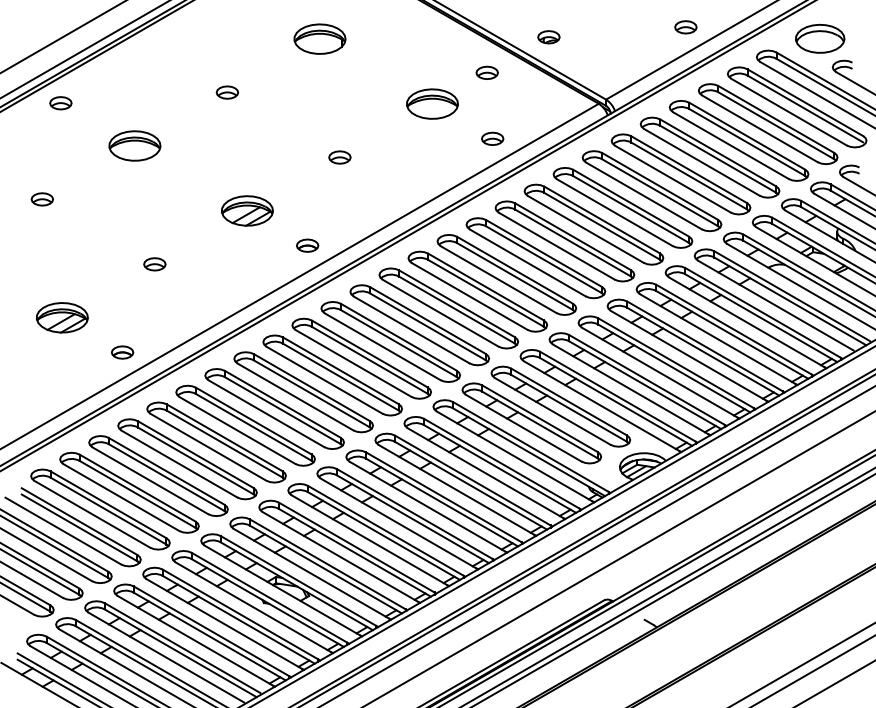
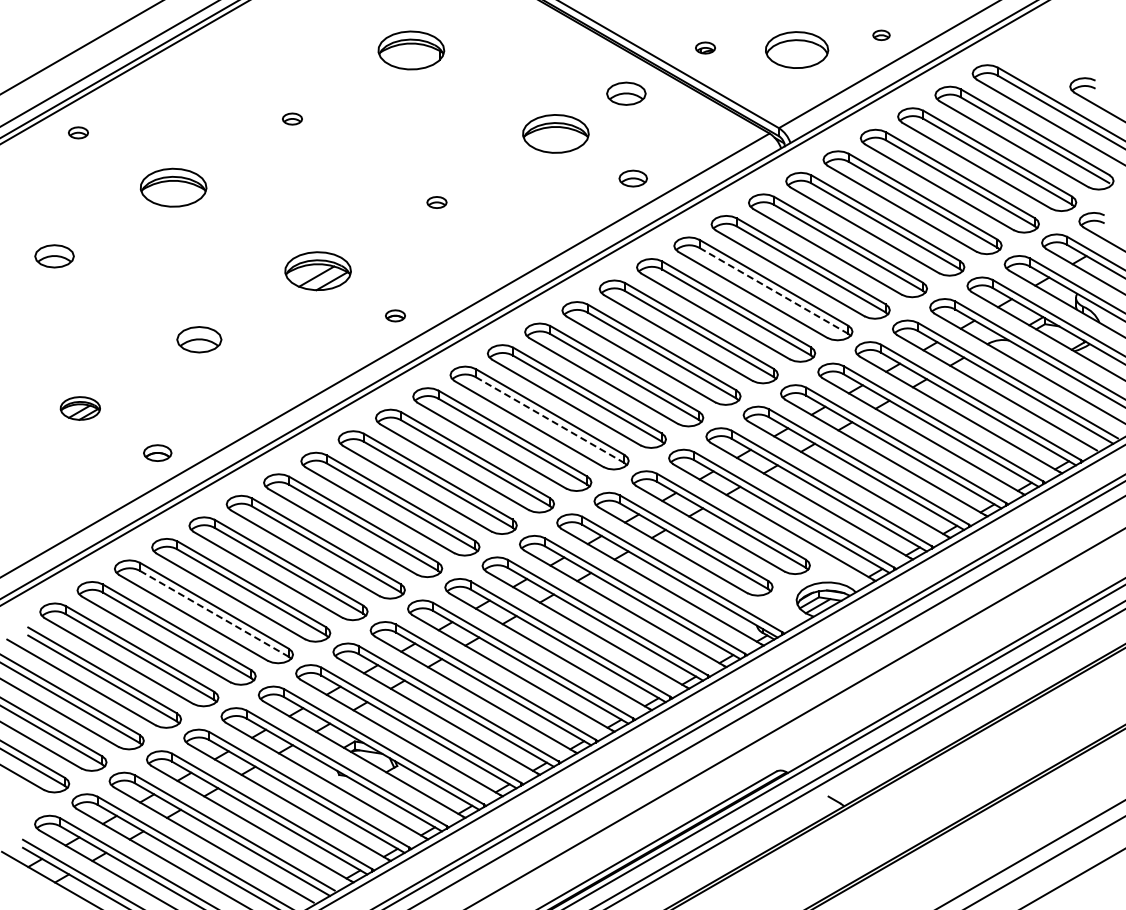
part: (685, 27) -> (881, 35), size x0.6
part: (548, 36) -> (705, 47), size x0.7
part: (820, 38) -> (797, 49), moved
part: (486, 72) -> (625, 93), size x1.4
part: (227, 92) -> (292, 118), size x0.7
part: (60, 102) -> (78, 132), size x0.7
part: (339, 157) -> (436, 202), size x0.7
part: (42, 199) -> (54, 256), size x1.4
line: (601, 225) -> (773, 290), solid -> dashed
part: (307, 245) -> (395, 315), size x0.7
part: (154, 264) -> (198, 339), size x1.6
part: (62, 317) -> (80, 408), size x0.6
line: (428, 327) -> (550, 420), solid -> dashed
line: (166, 477) -> (214, 613), solid -> dashed

